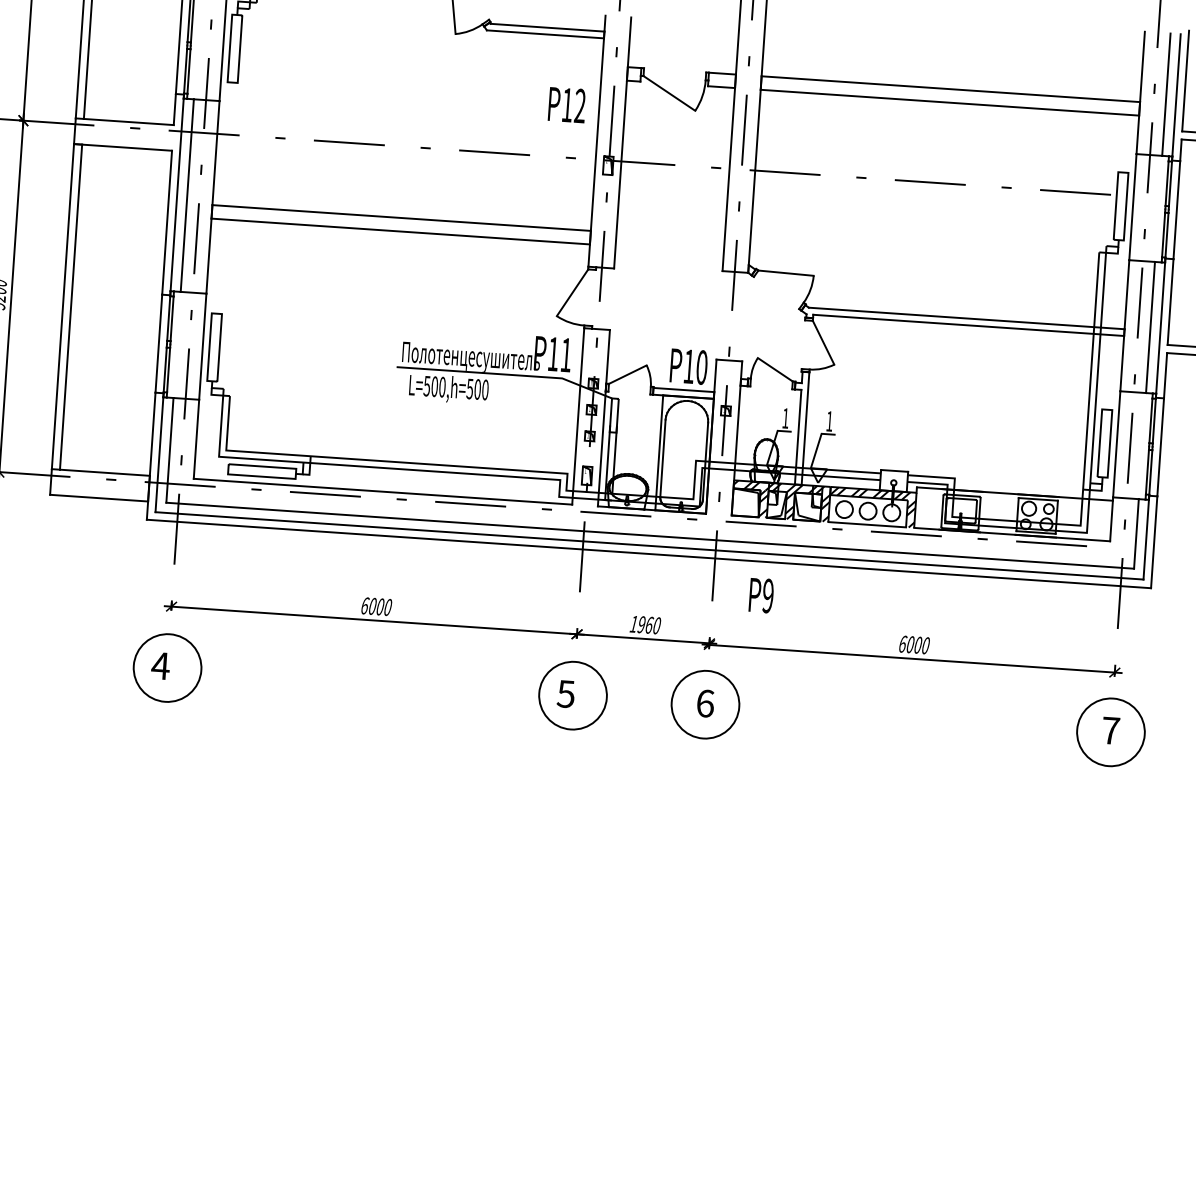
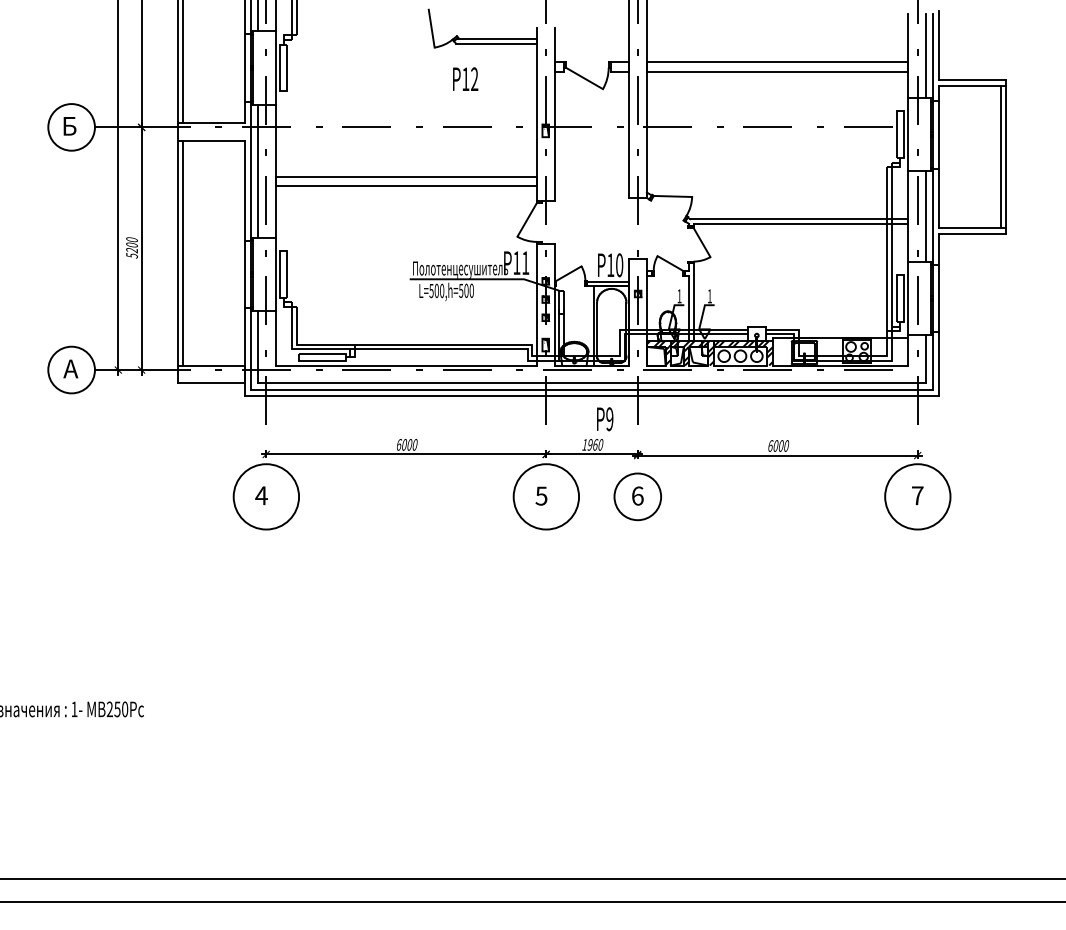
text: (567, 104) -> (465, 78), moved
text: (761, 596) -> (605, 419), moved
circle: (167, 667) -> (266, 496), size x1.4
circle: (573, 695) -> (546, 496), size x1.4
circle: (1110, 731) -> (917, 496), size x1.4

